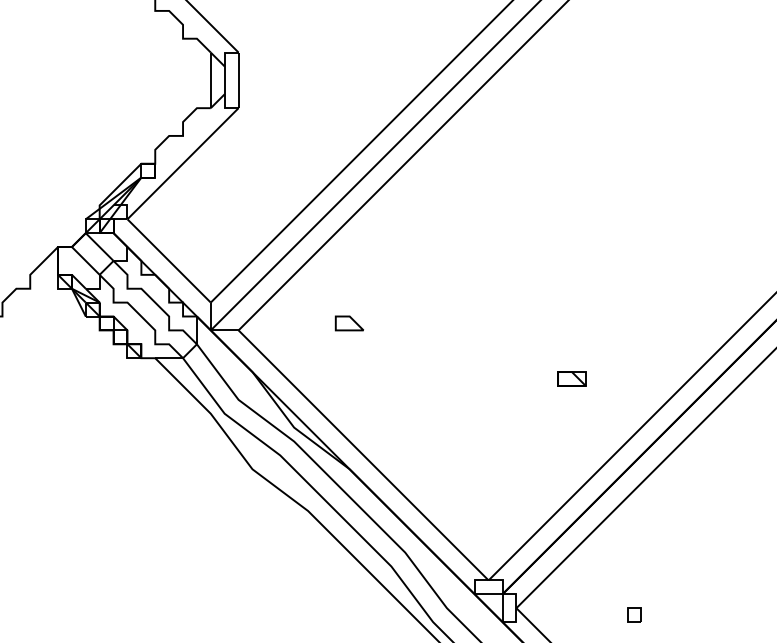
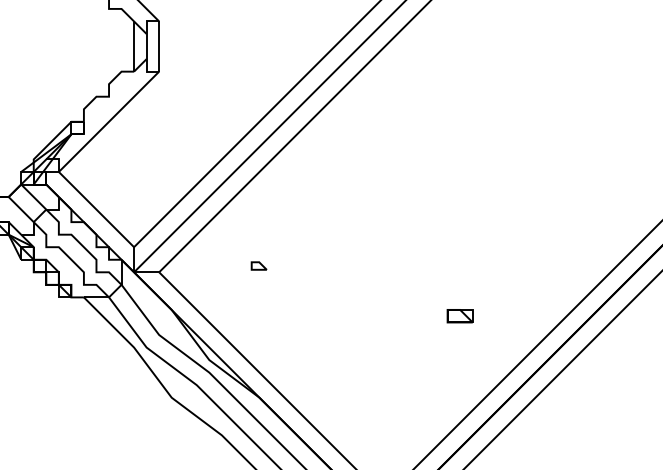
part: (348, 323) -> (258, 266), size x0.6

